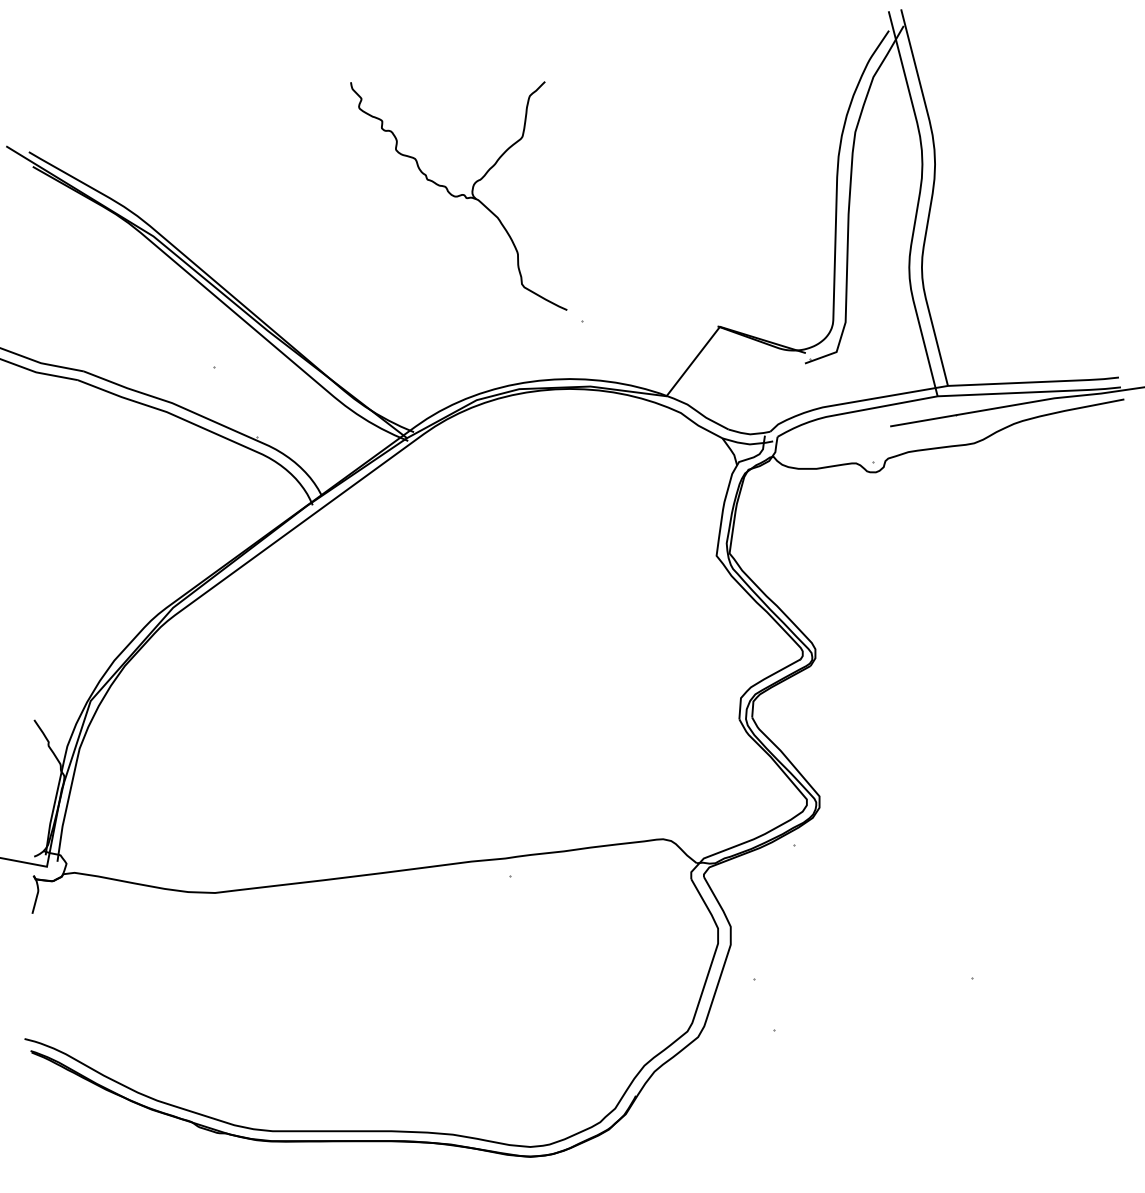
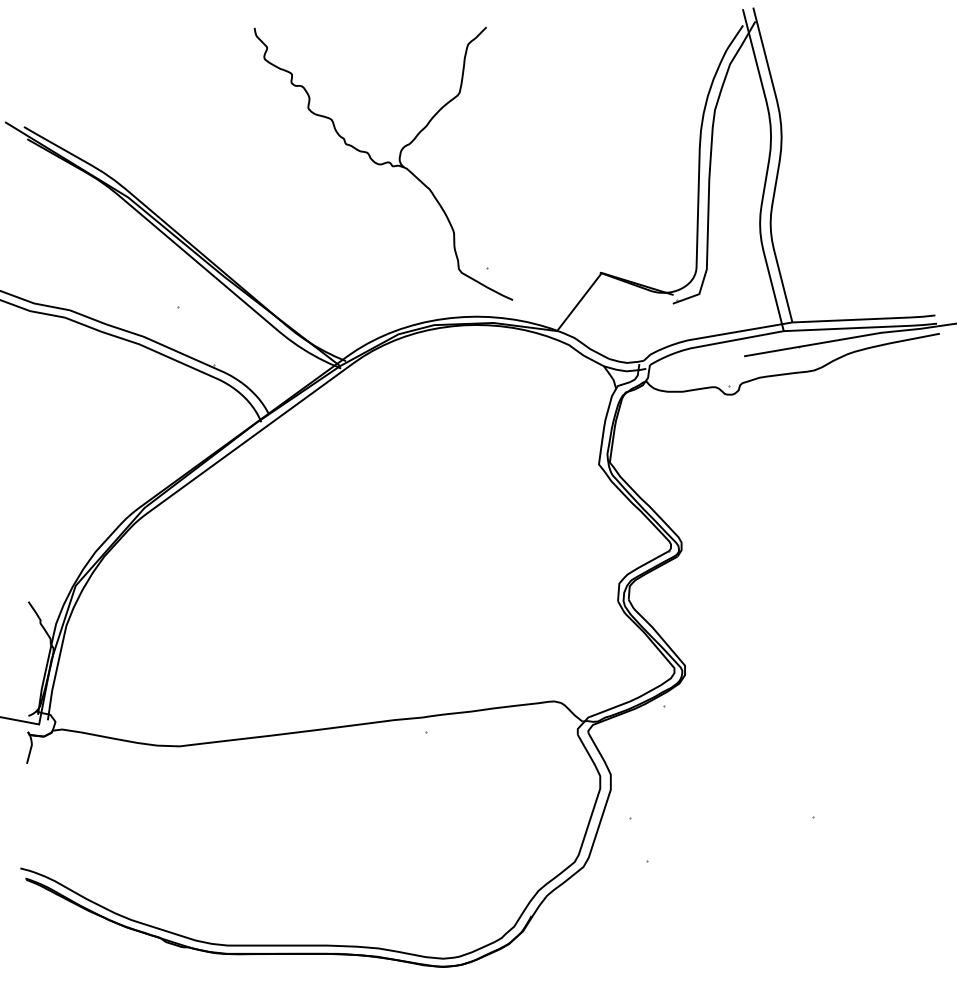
part: (458, 195) -> (383, 163), size x1.43

